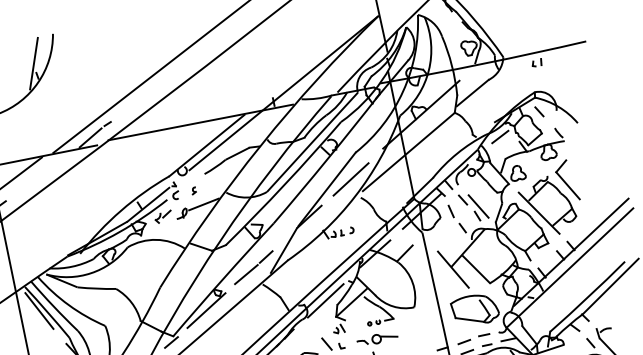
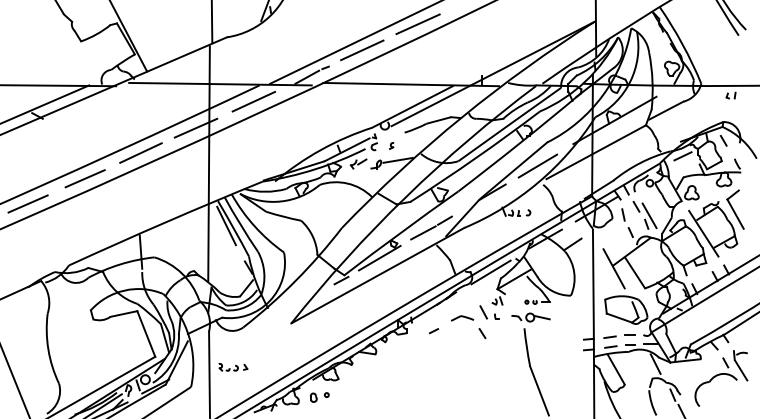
line: (193, 58) -> (417, 24), added
line: (142, 97) -> (362, 50), added
line: (39, 175) -> (253, 101), added

